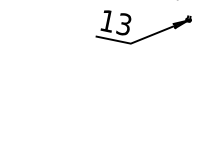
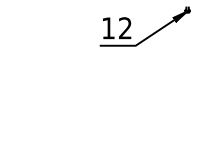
text: (124, 24) -> (125, 28), 13 -> 12

